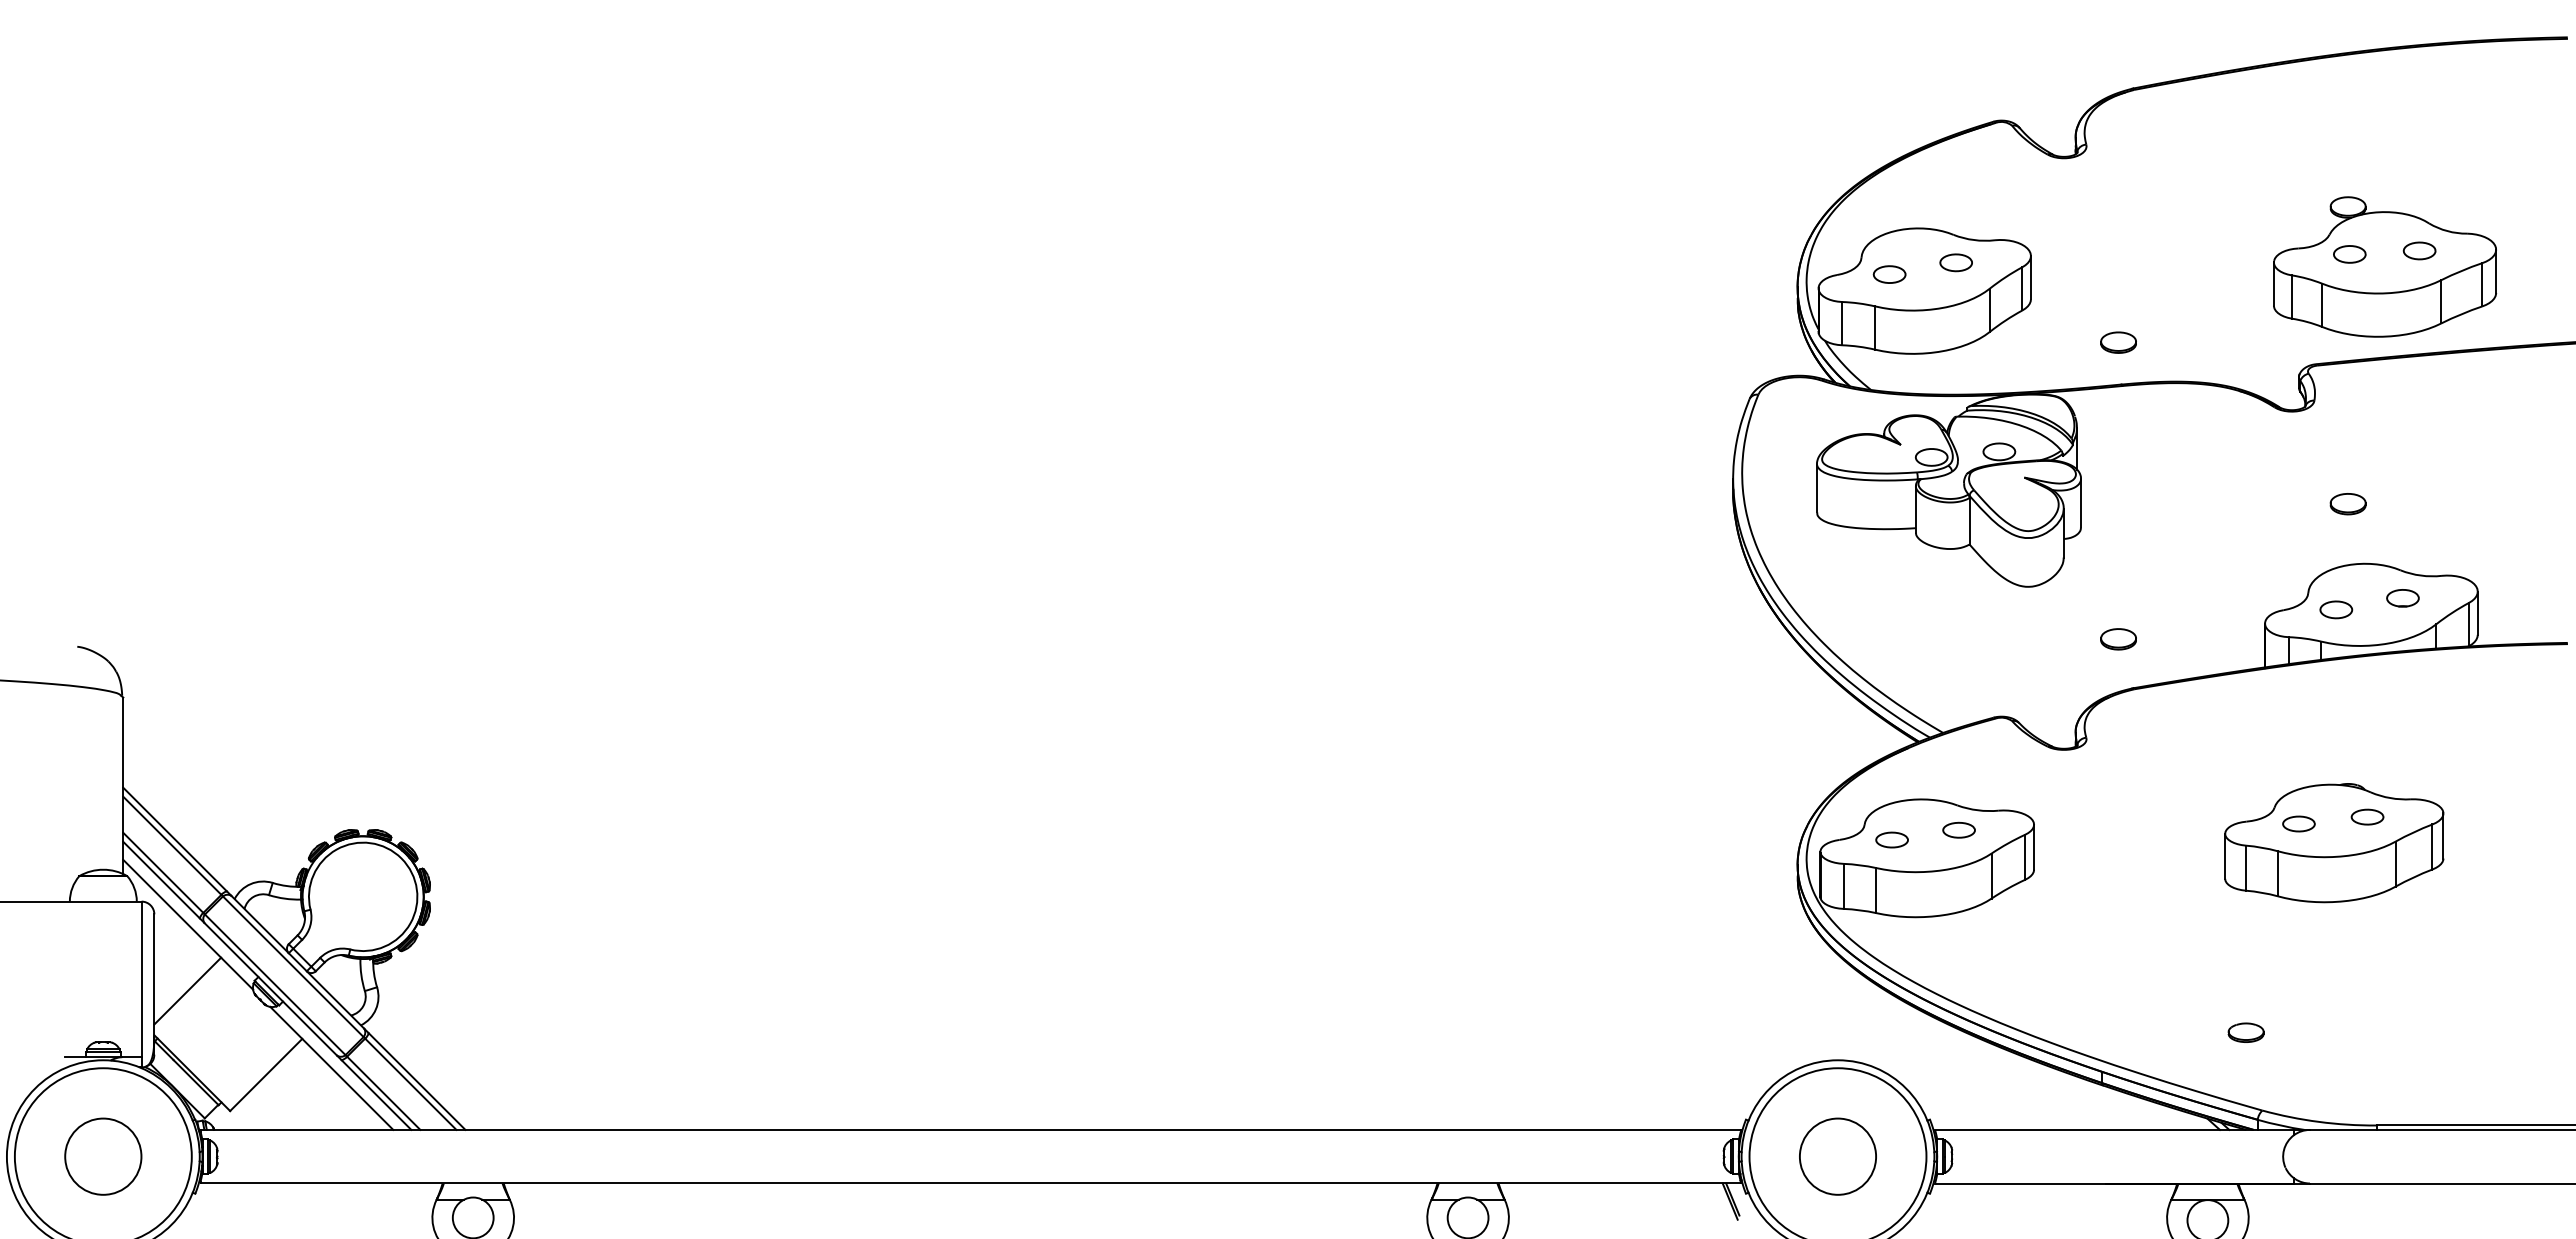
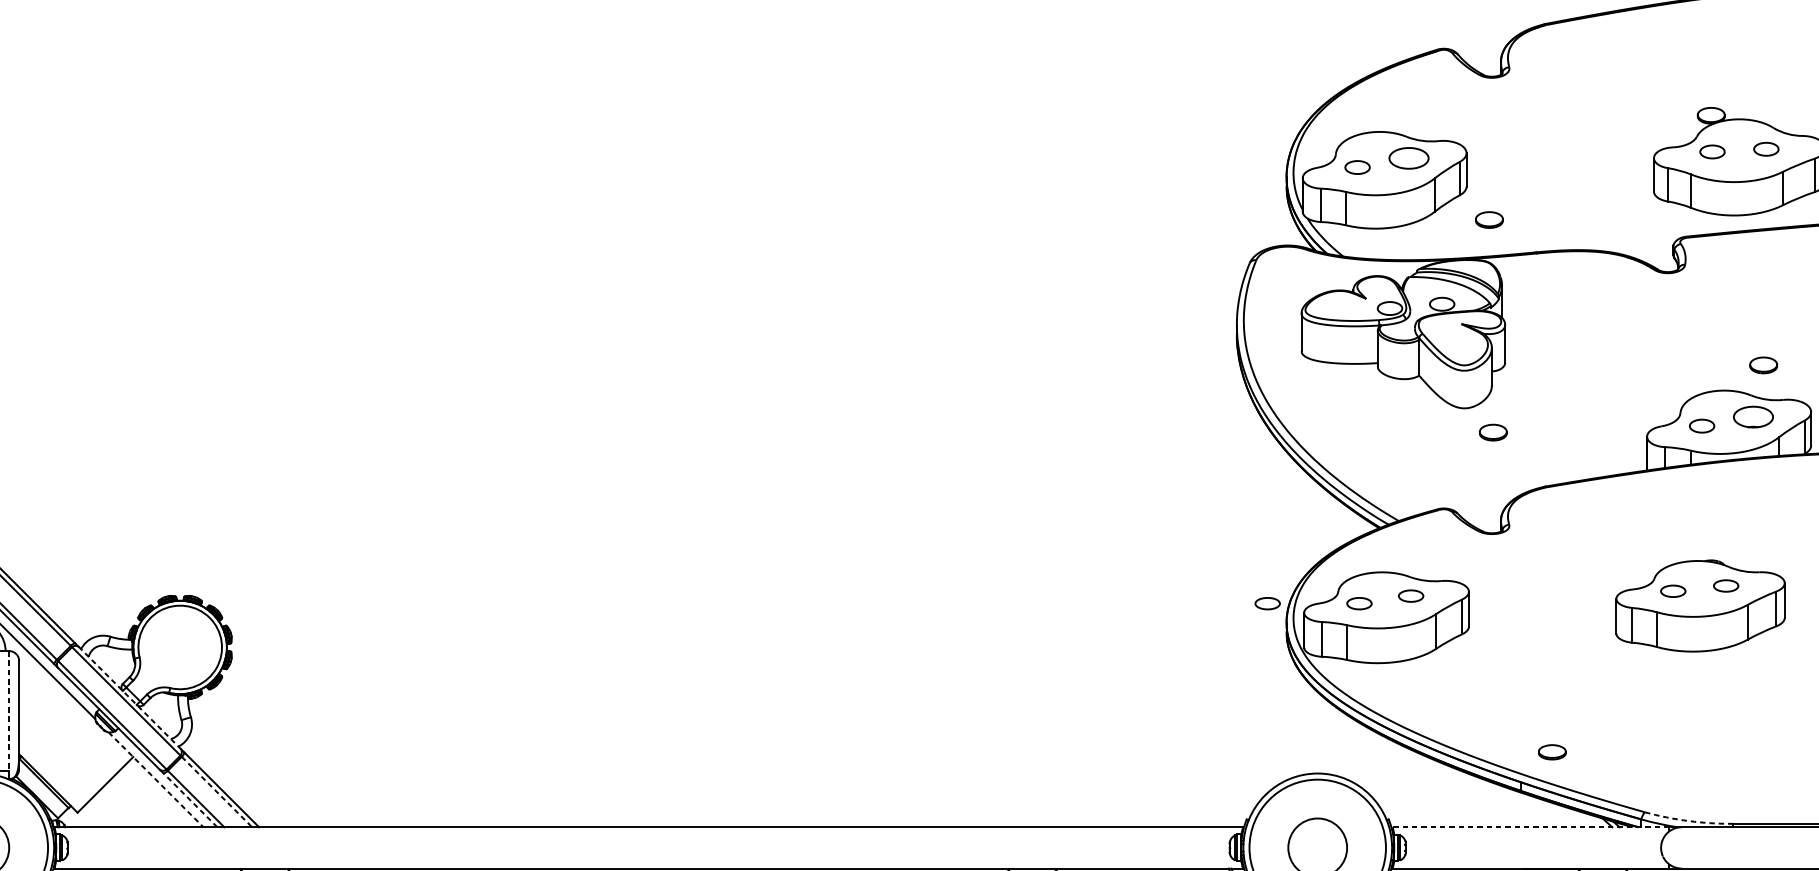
part: (1955, 262) -> (1408, 158), size x1.6
part: (2118, 342) -> (1489, 219), moved
part: (2347, 504) -> (1763, 365), moved
part: (2402, 598) -> (1753, 417), size x1.6
part: (2118, 639) -> (1493, 432), moved
part: (1772, 839) -> (1267, 603), added
line: (297, 962) -> (129, 698), solid -> dashed
line: (141, 979) -> (9, 711), solid -> dashed
line: (187, 990) -> (44, 719), removed
part: (2245, 1032) -> (1551, 752), moved
line: (331, 1068) -> (155, 779), solid -> dashed
line: (410, 1084) -> (216, 792), solid -> dashed
line: (376, 1094) -> (190, 799), solid -> dashed
arc: (2318, 1121) -> (1688, 820), solid -> dashed
line: (2114, 1129) -> (1531, 826), solid -> dashed

